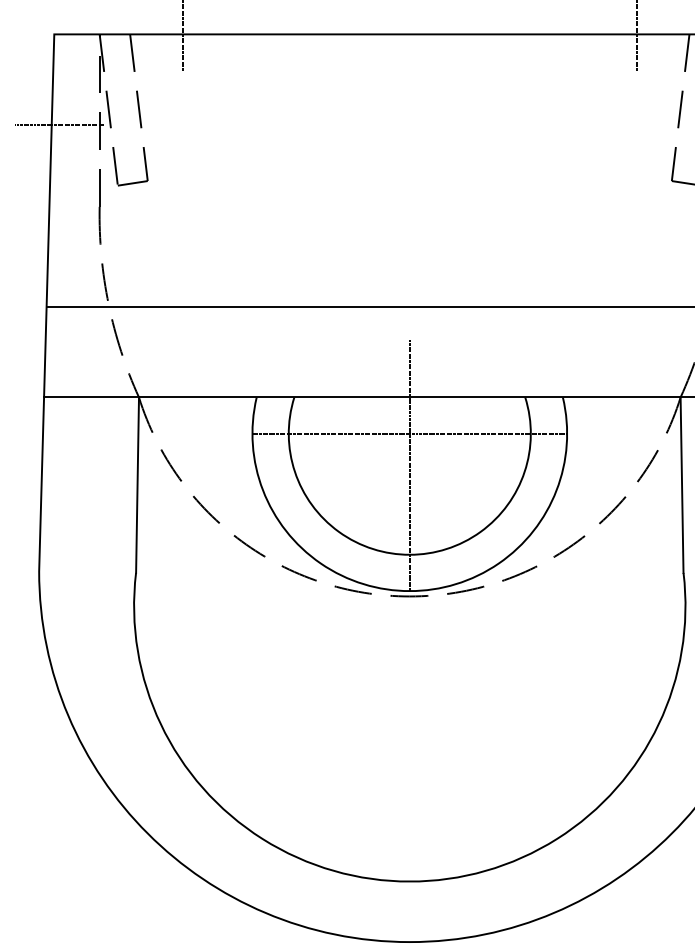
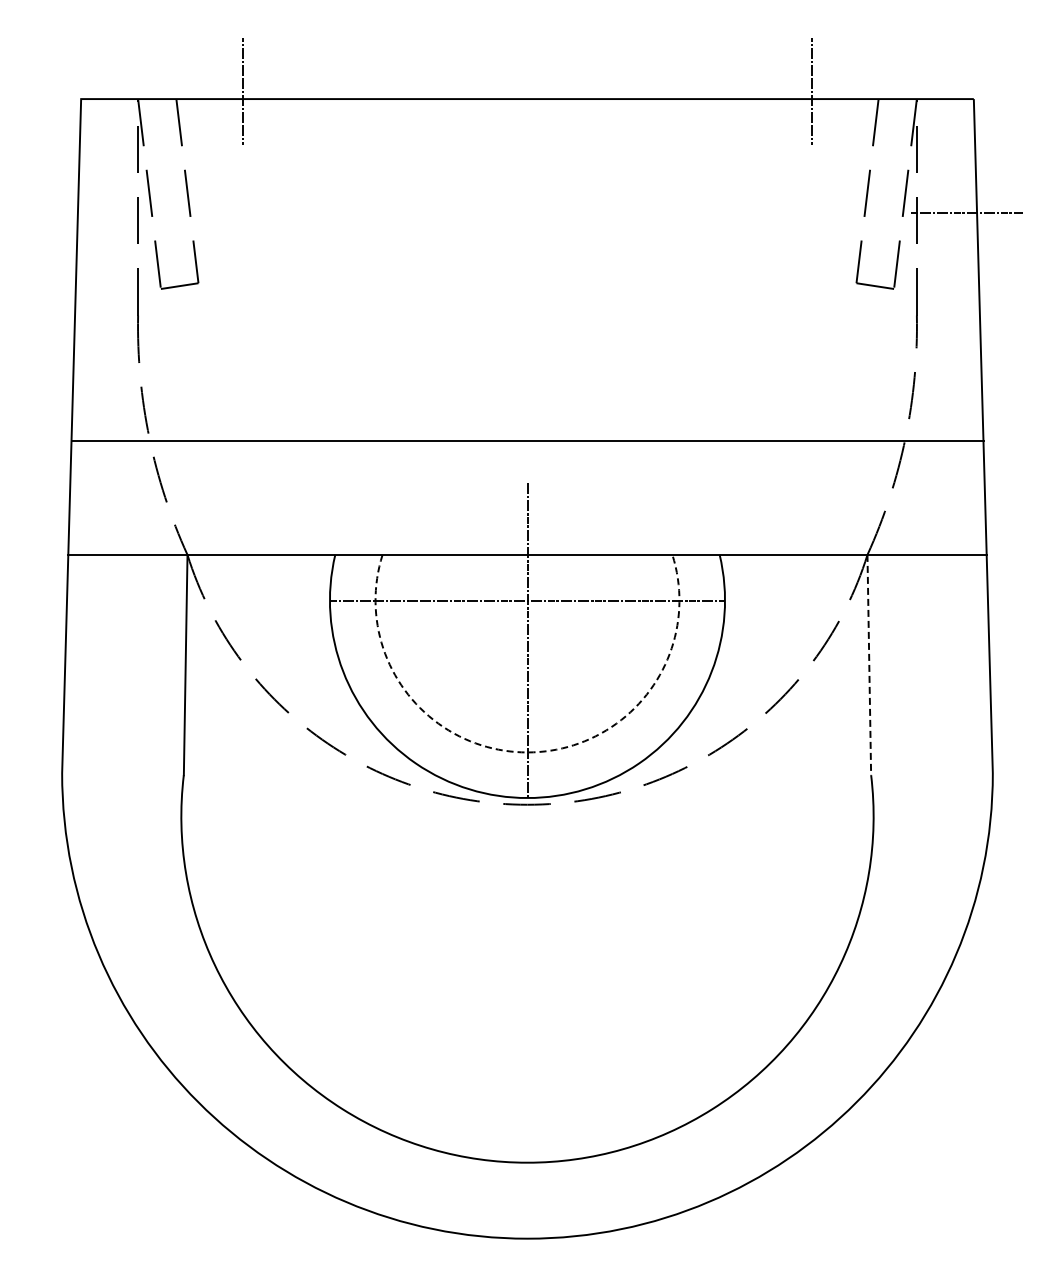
line: (59, 125) -> (87, 213), removed
line: (682, 485) -> (869, 665), solid -> dashed
arc: (409, 554) -> (527, 752), solid -> dashed

